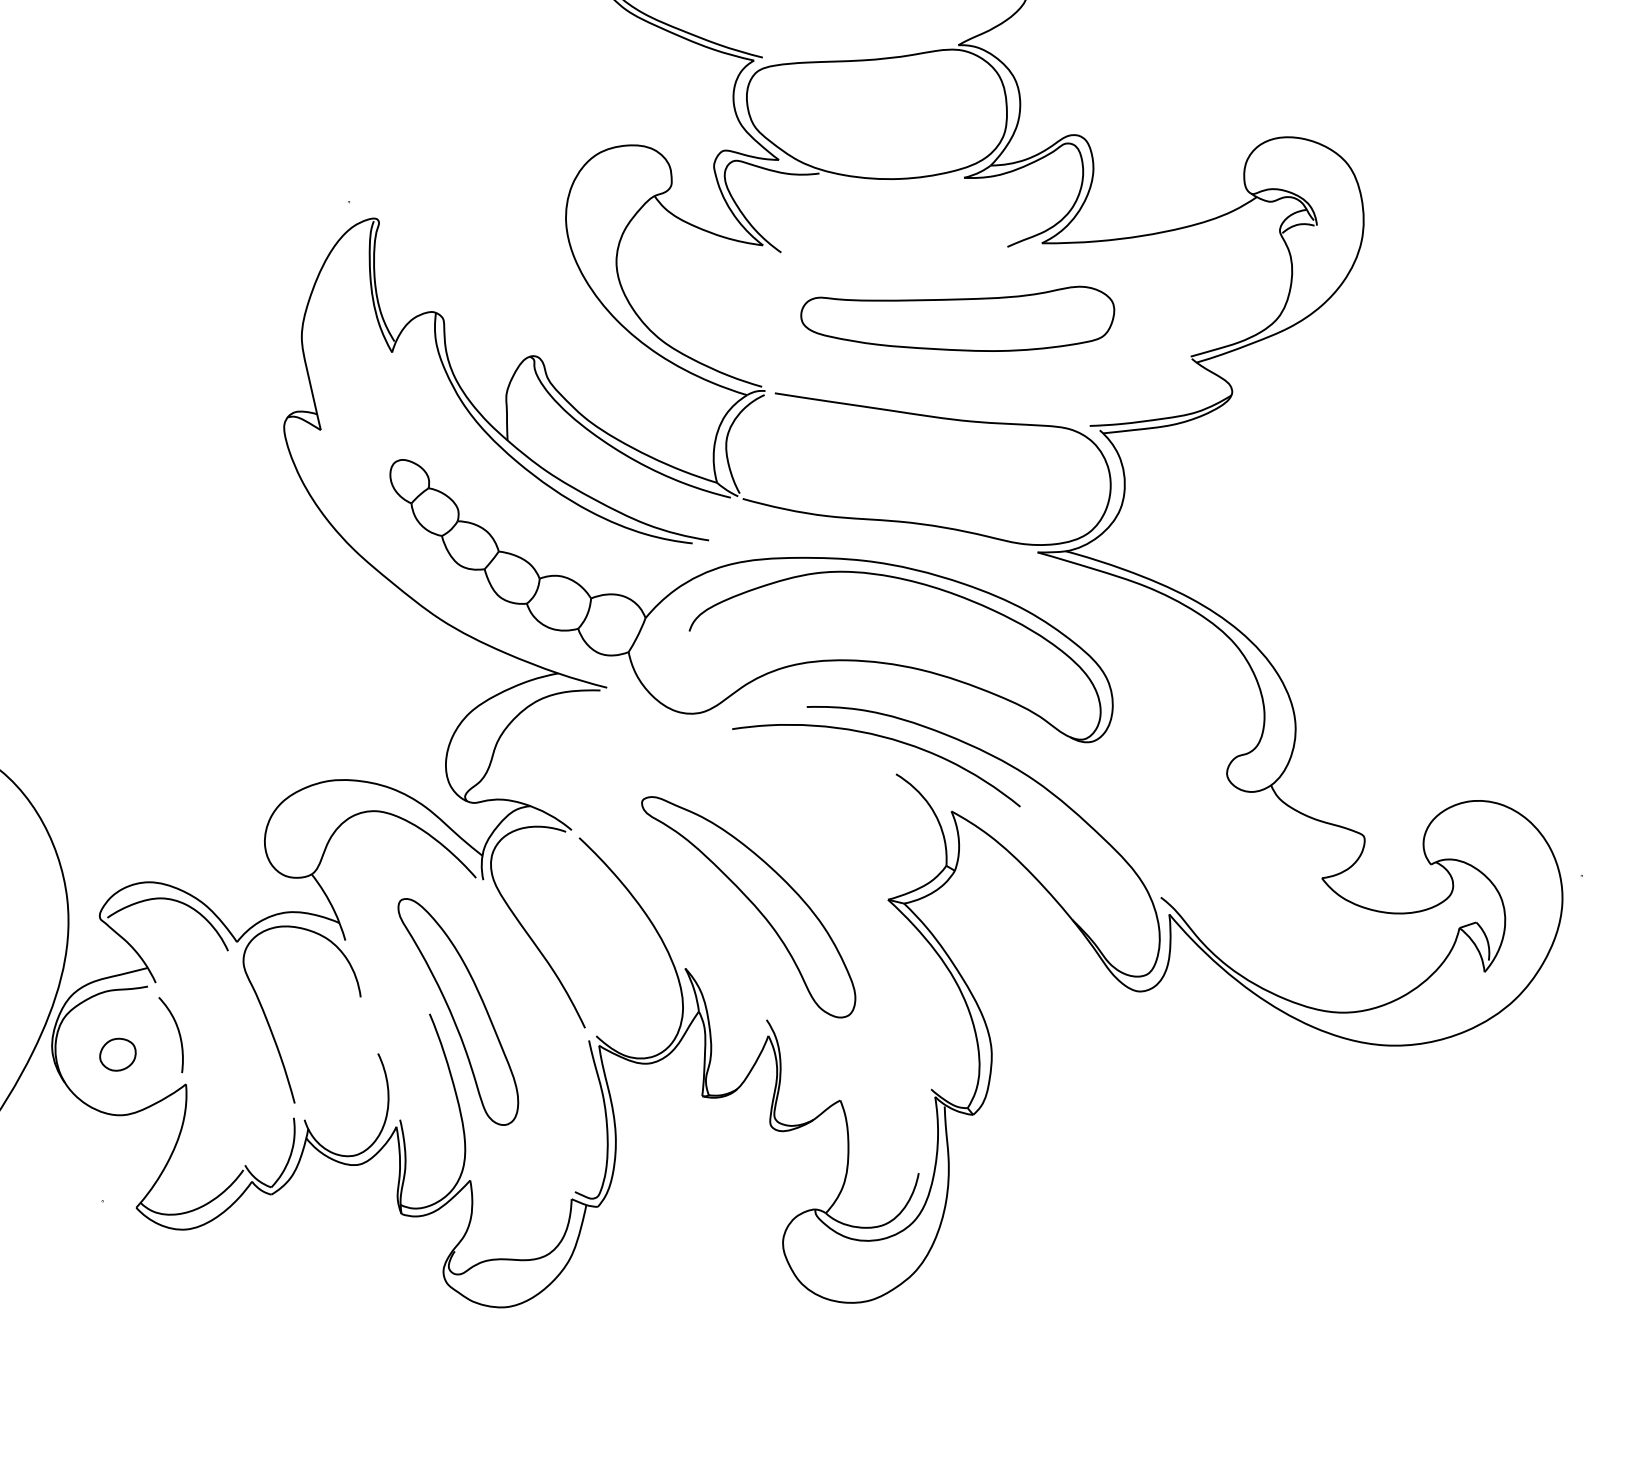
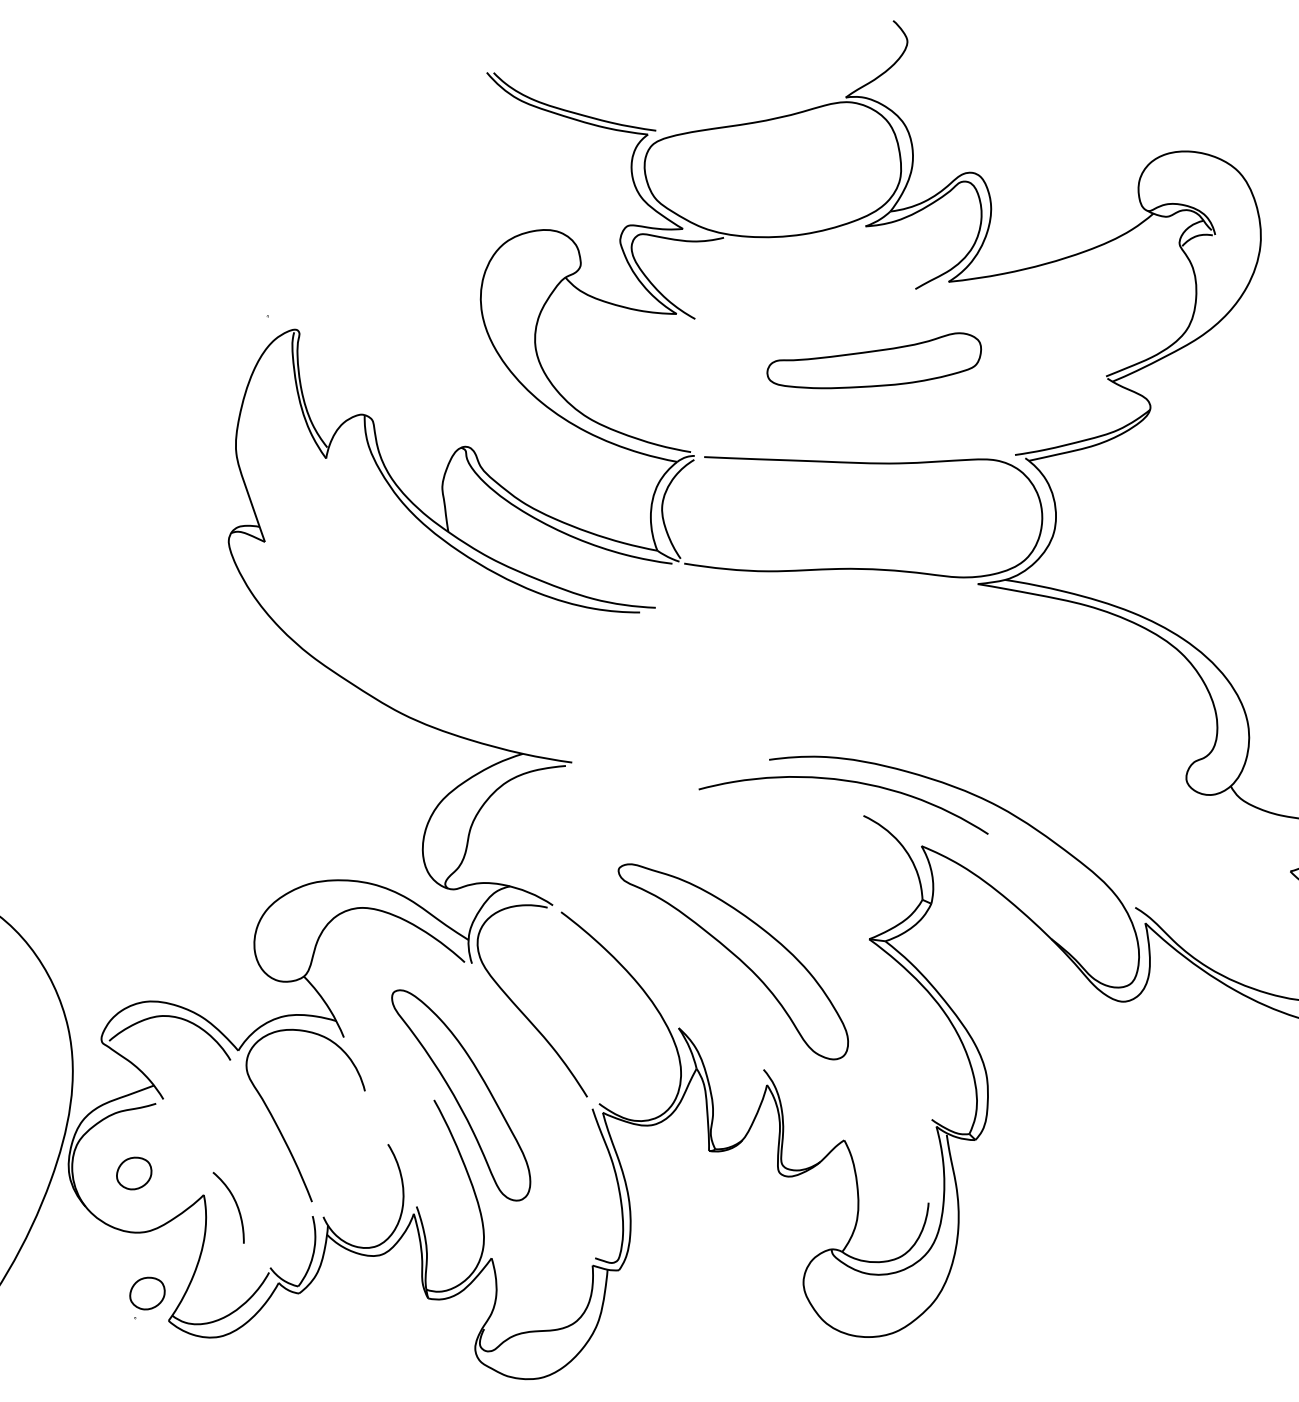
part: (957, 318) -> (874, 364), size x0.7
part: (751, 601) -> (703, 662), removed
curve: (178, 1034) -> (236, 1206), moved
part: (117, 1177) -> (147, 1293), added

